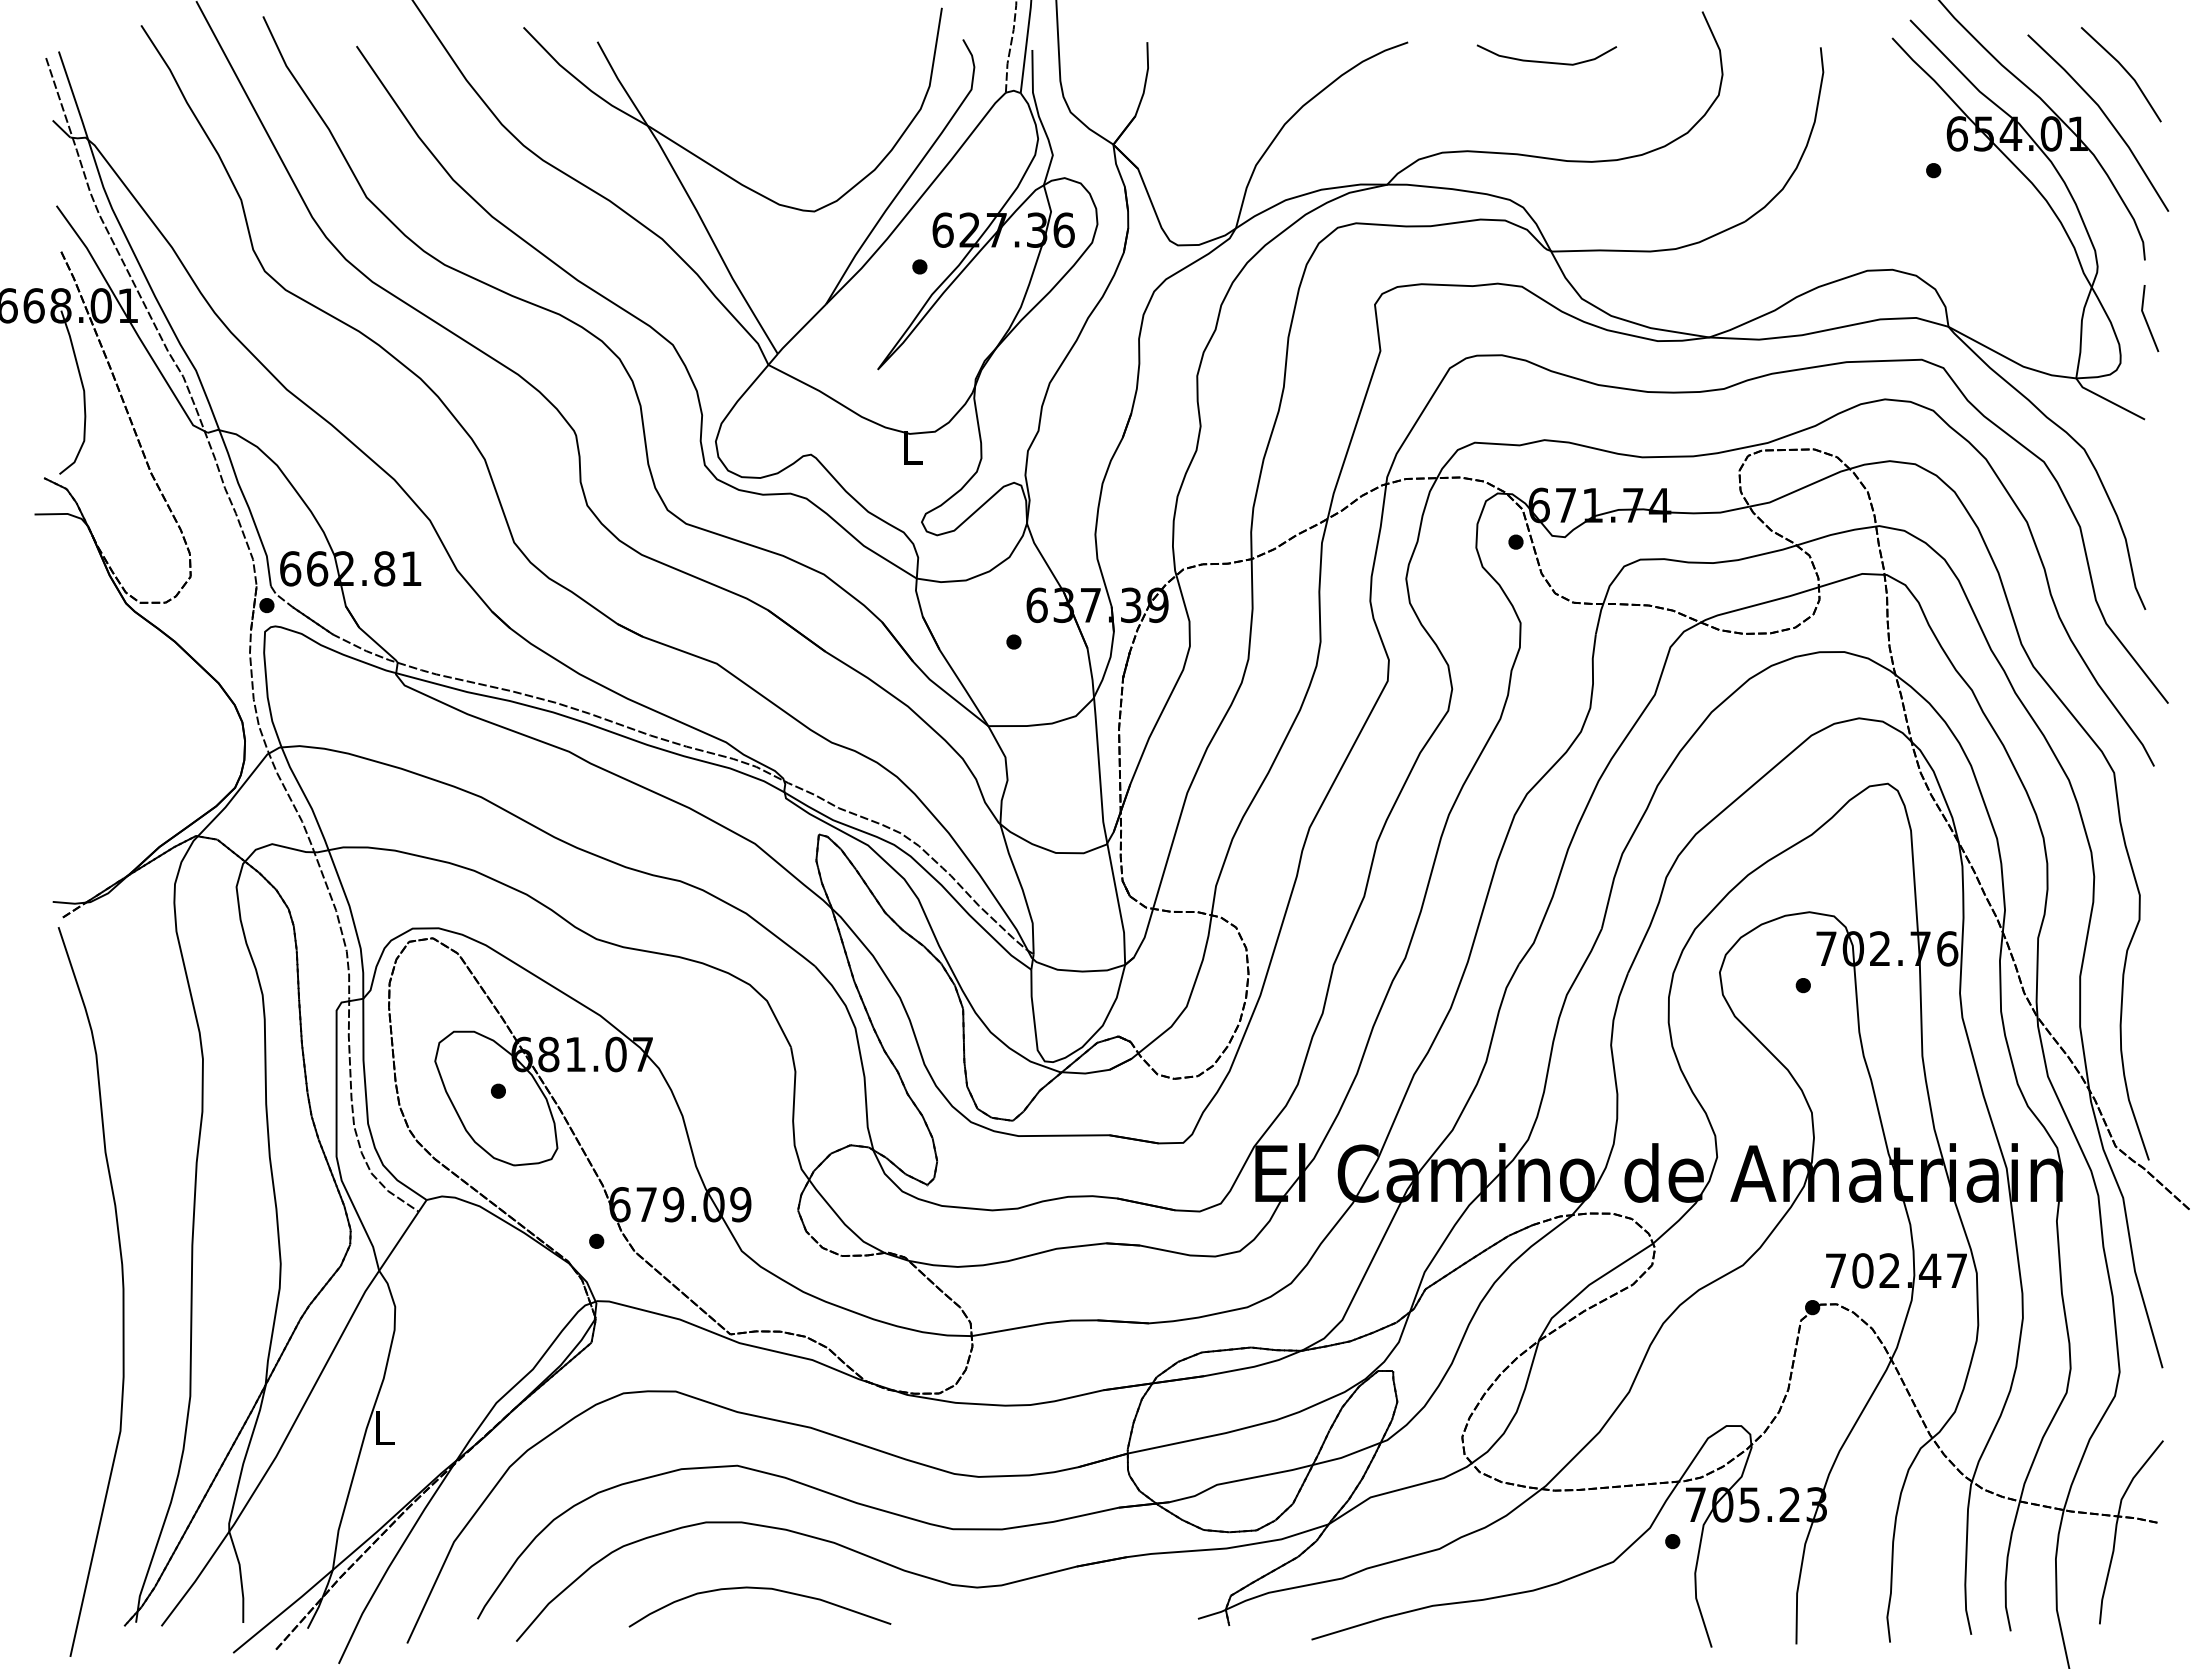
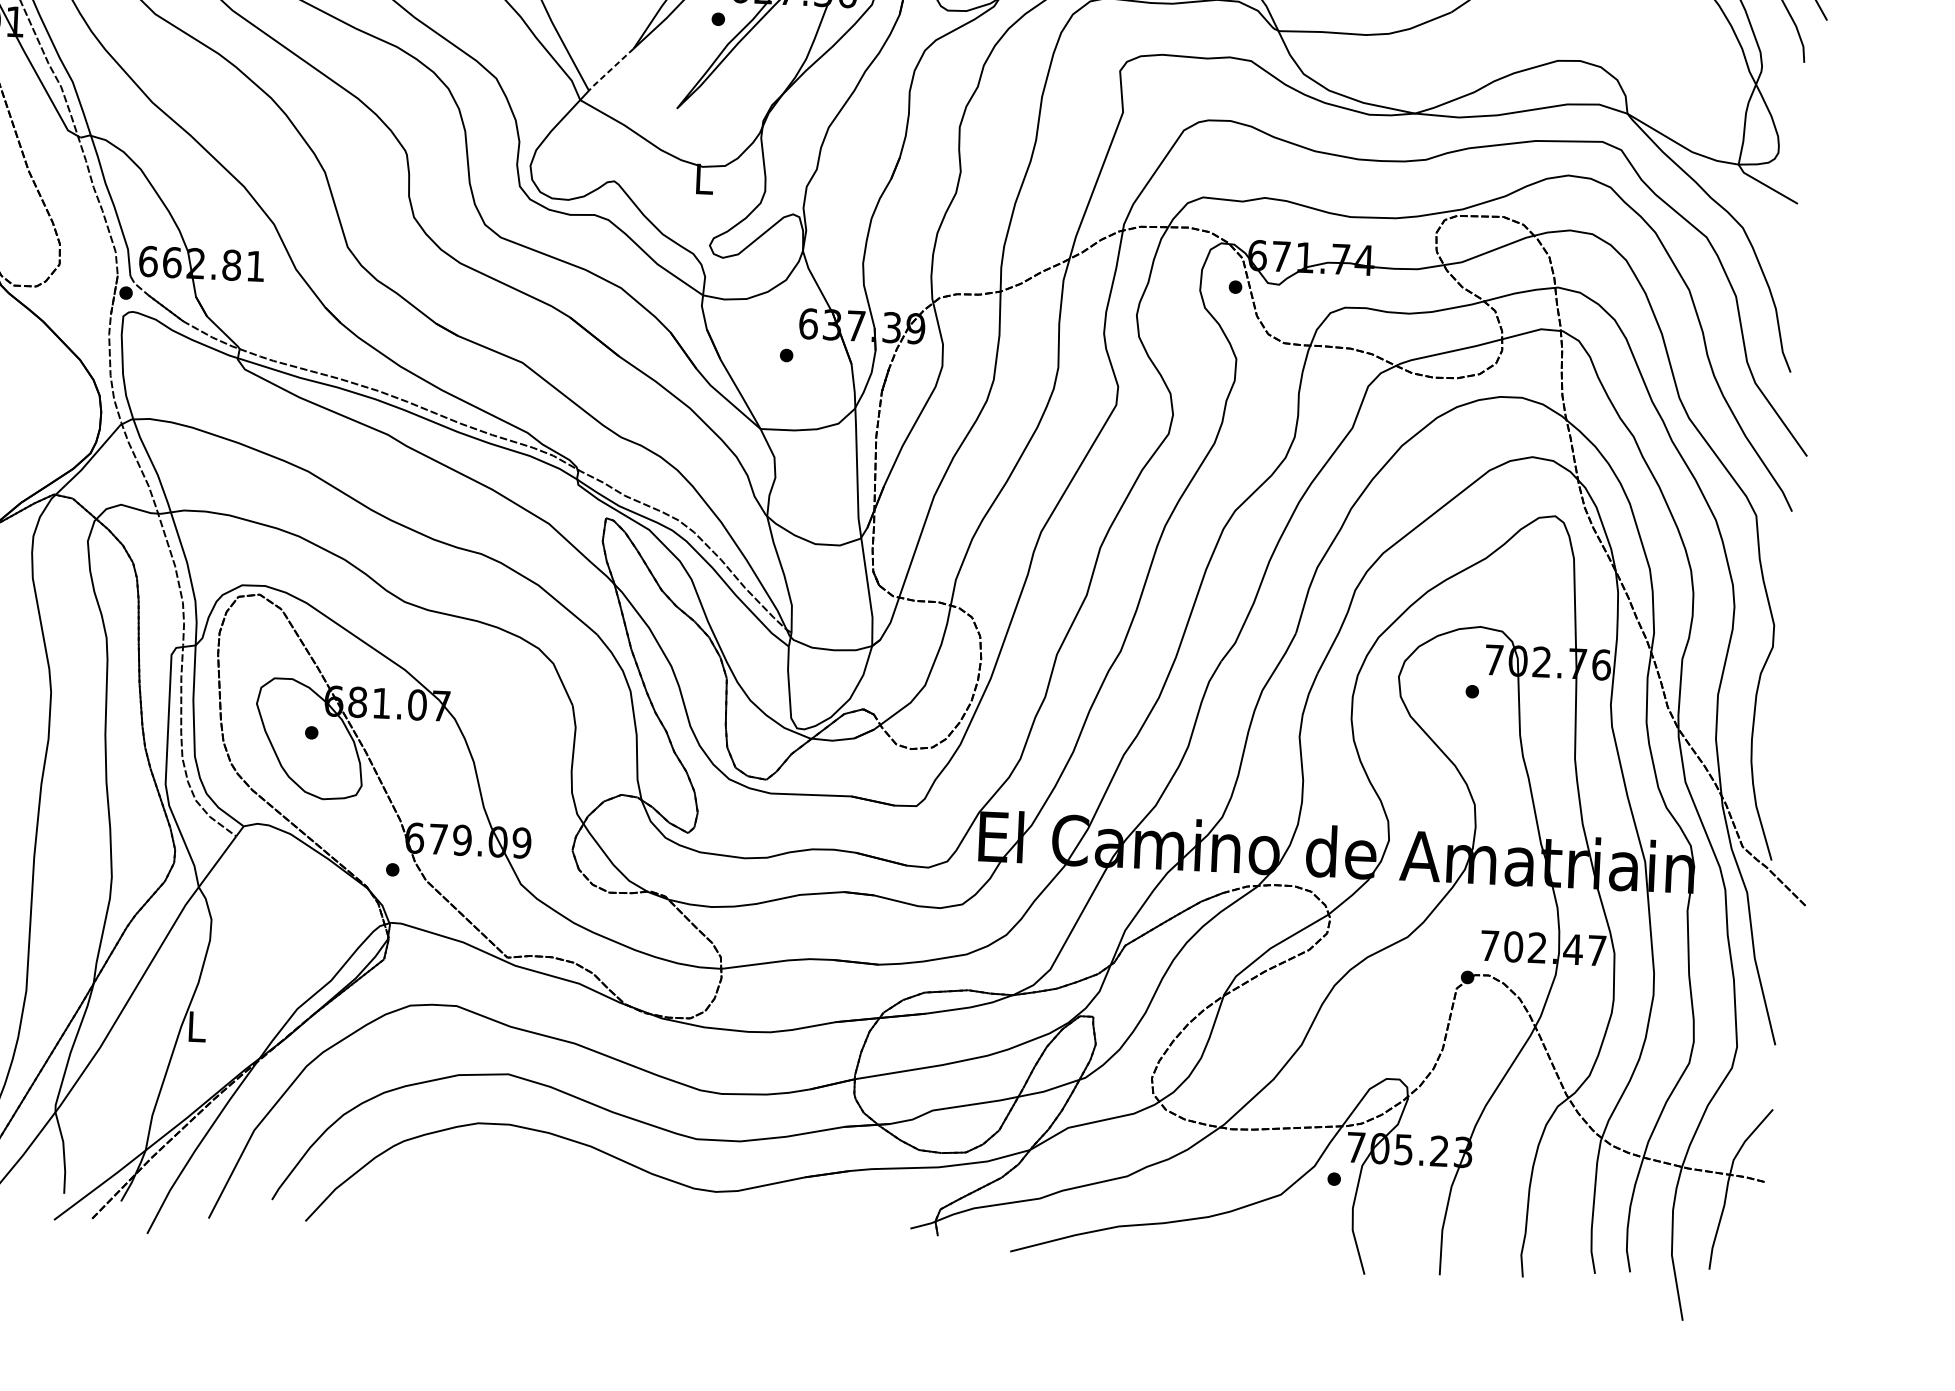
line: (2146, 318) -> (1803, 114), removed
line: (800, 329) -> (610, 69), solid -> dashed
curve: (760, 1589) -> (523, 1184), removed

